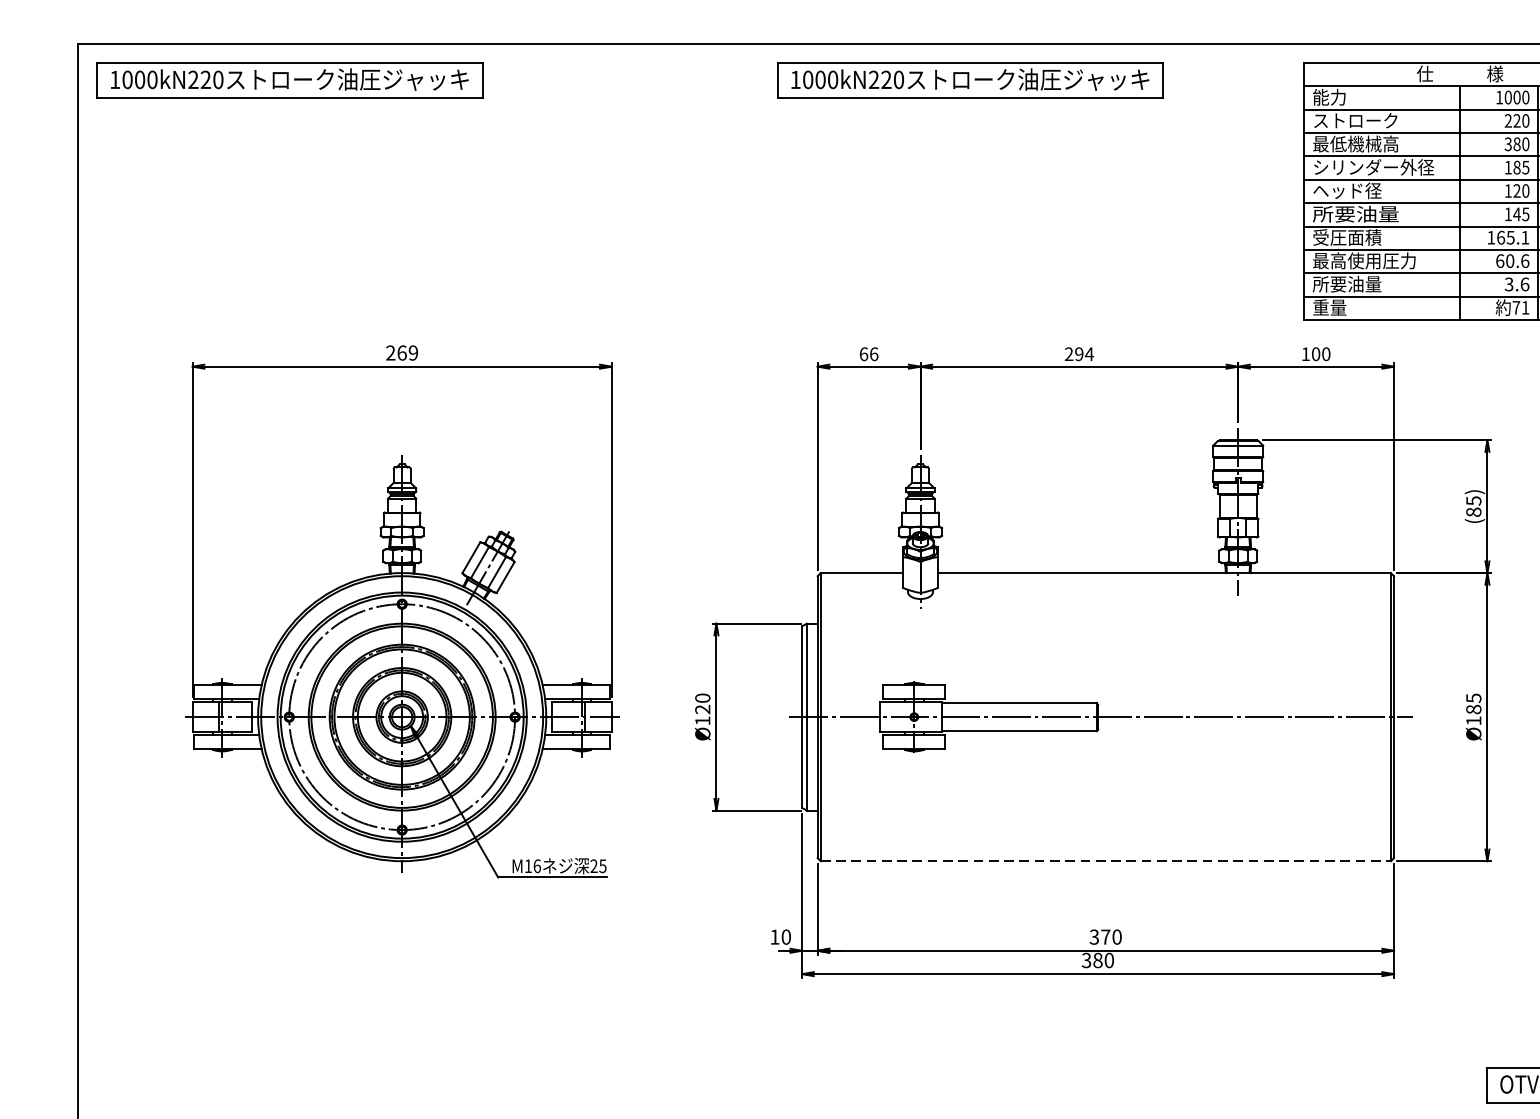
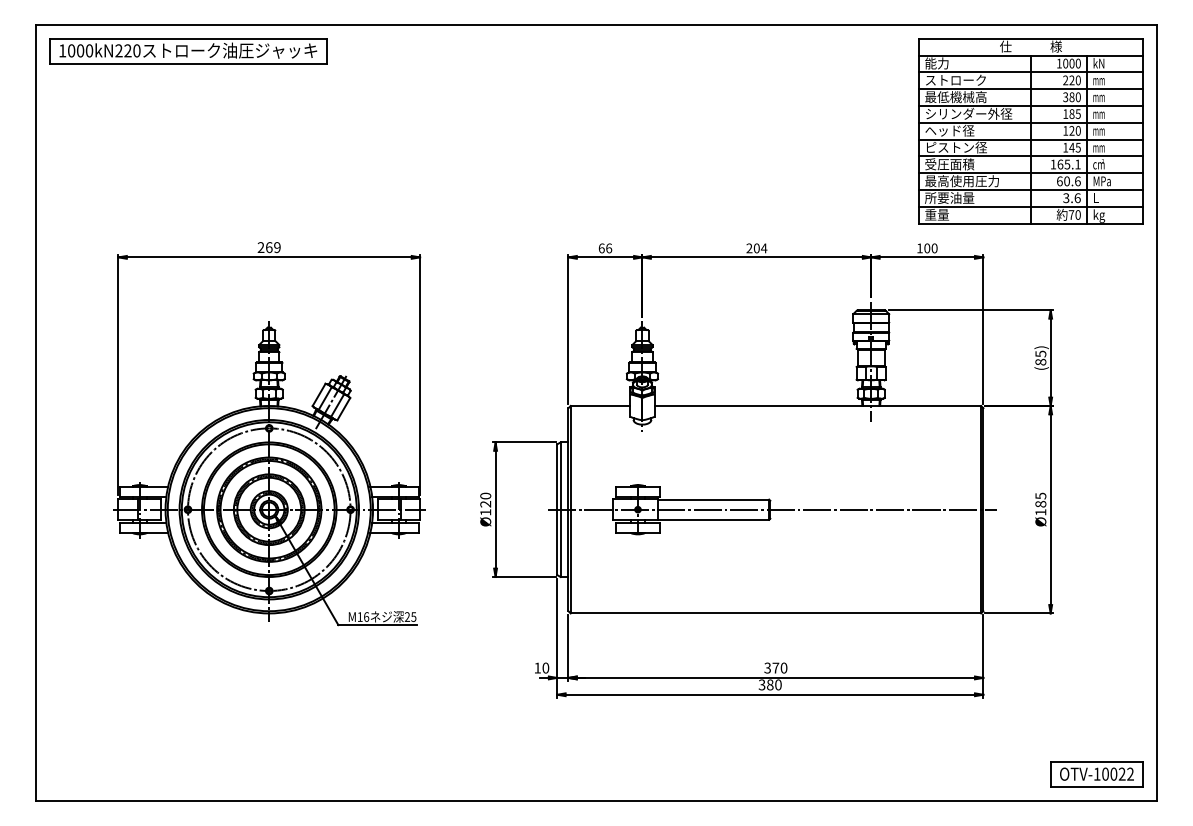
part: (970, 80) -> (678, 51), removed
text: (1355, 214) -> (955, 147), 所要油量 -> ピストン径
text: (1524, 307) -> (1077, 214), 71 -> 70
text: (1078, 354) -> (756, 248), 294 -> 204
line: (1106, 861) -> (776, 613), dashed -> solid

